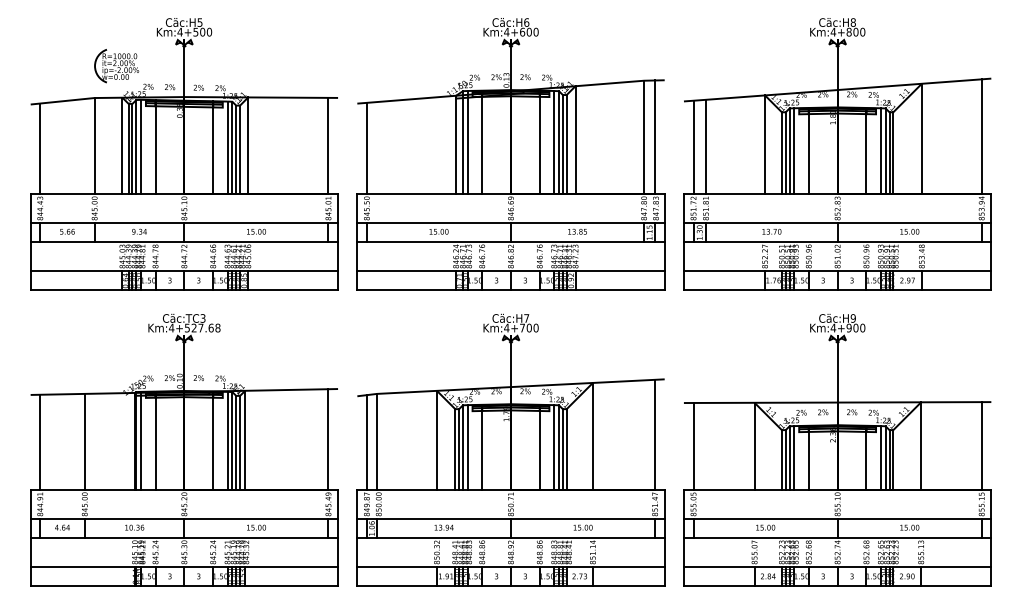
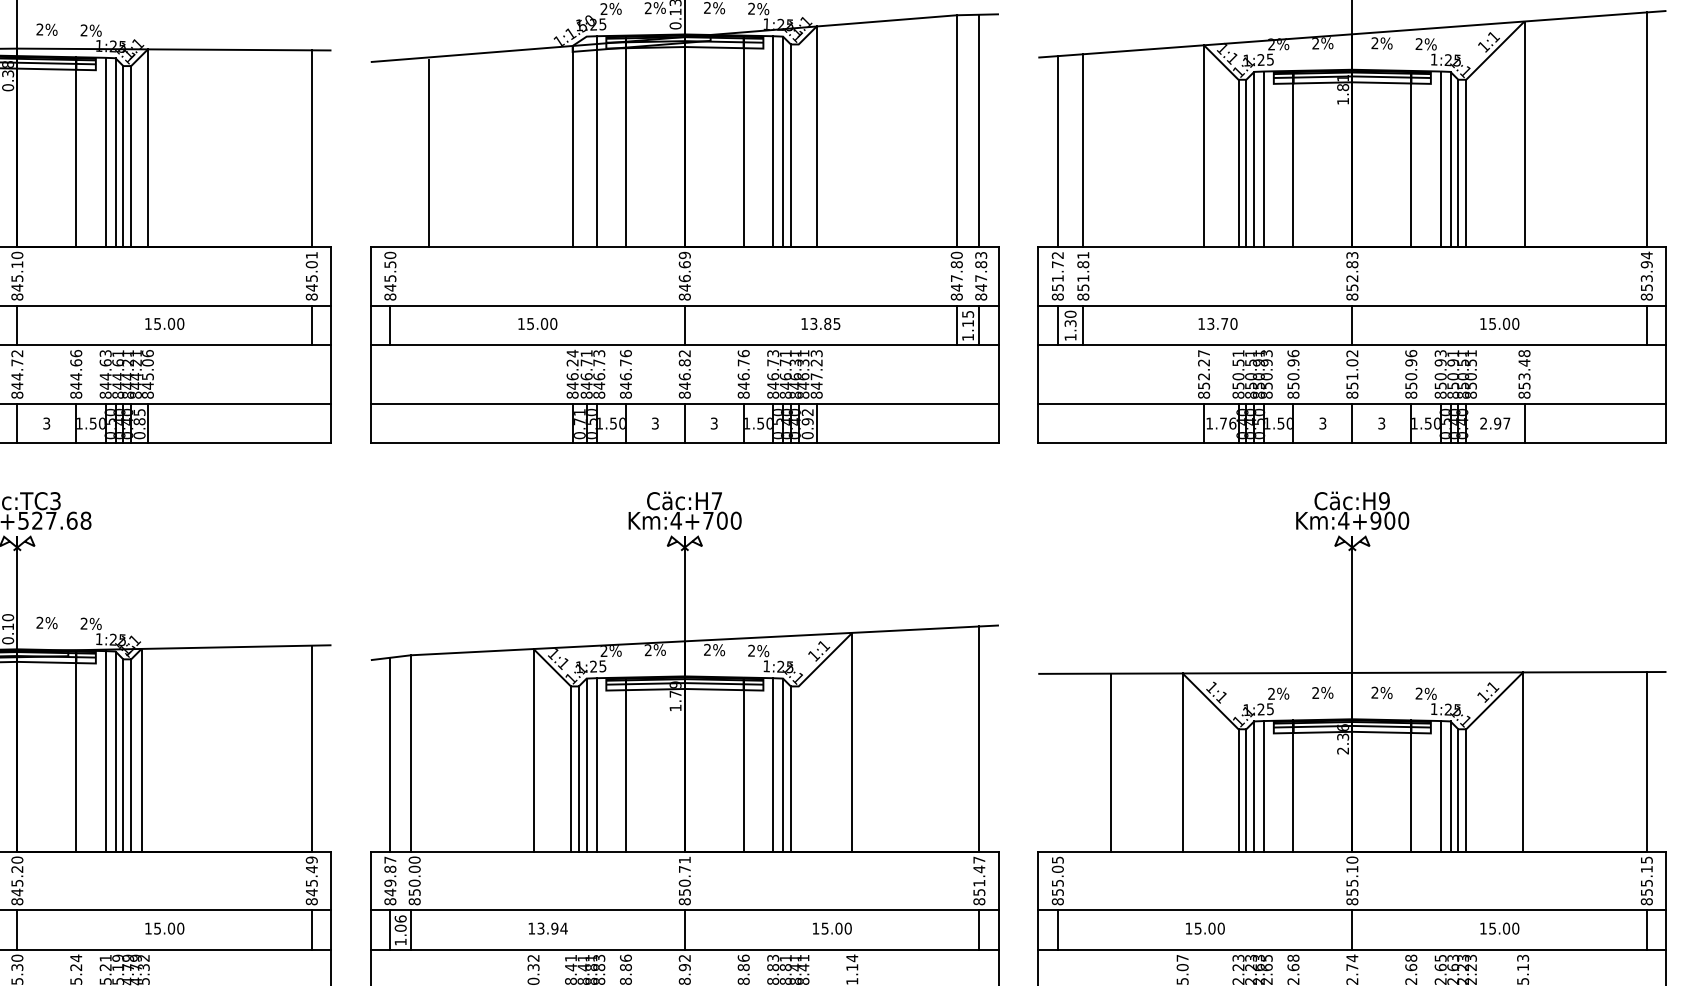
line: (462, 142) -> (585, 141), removed
line: (566, 144) -> (798, 145), removed
line: (366, 148) -> (428, 153), moved
line: (693, 445) -> (1110, 760), moved
line: (566, 449) -> (798, 768), removed

